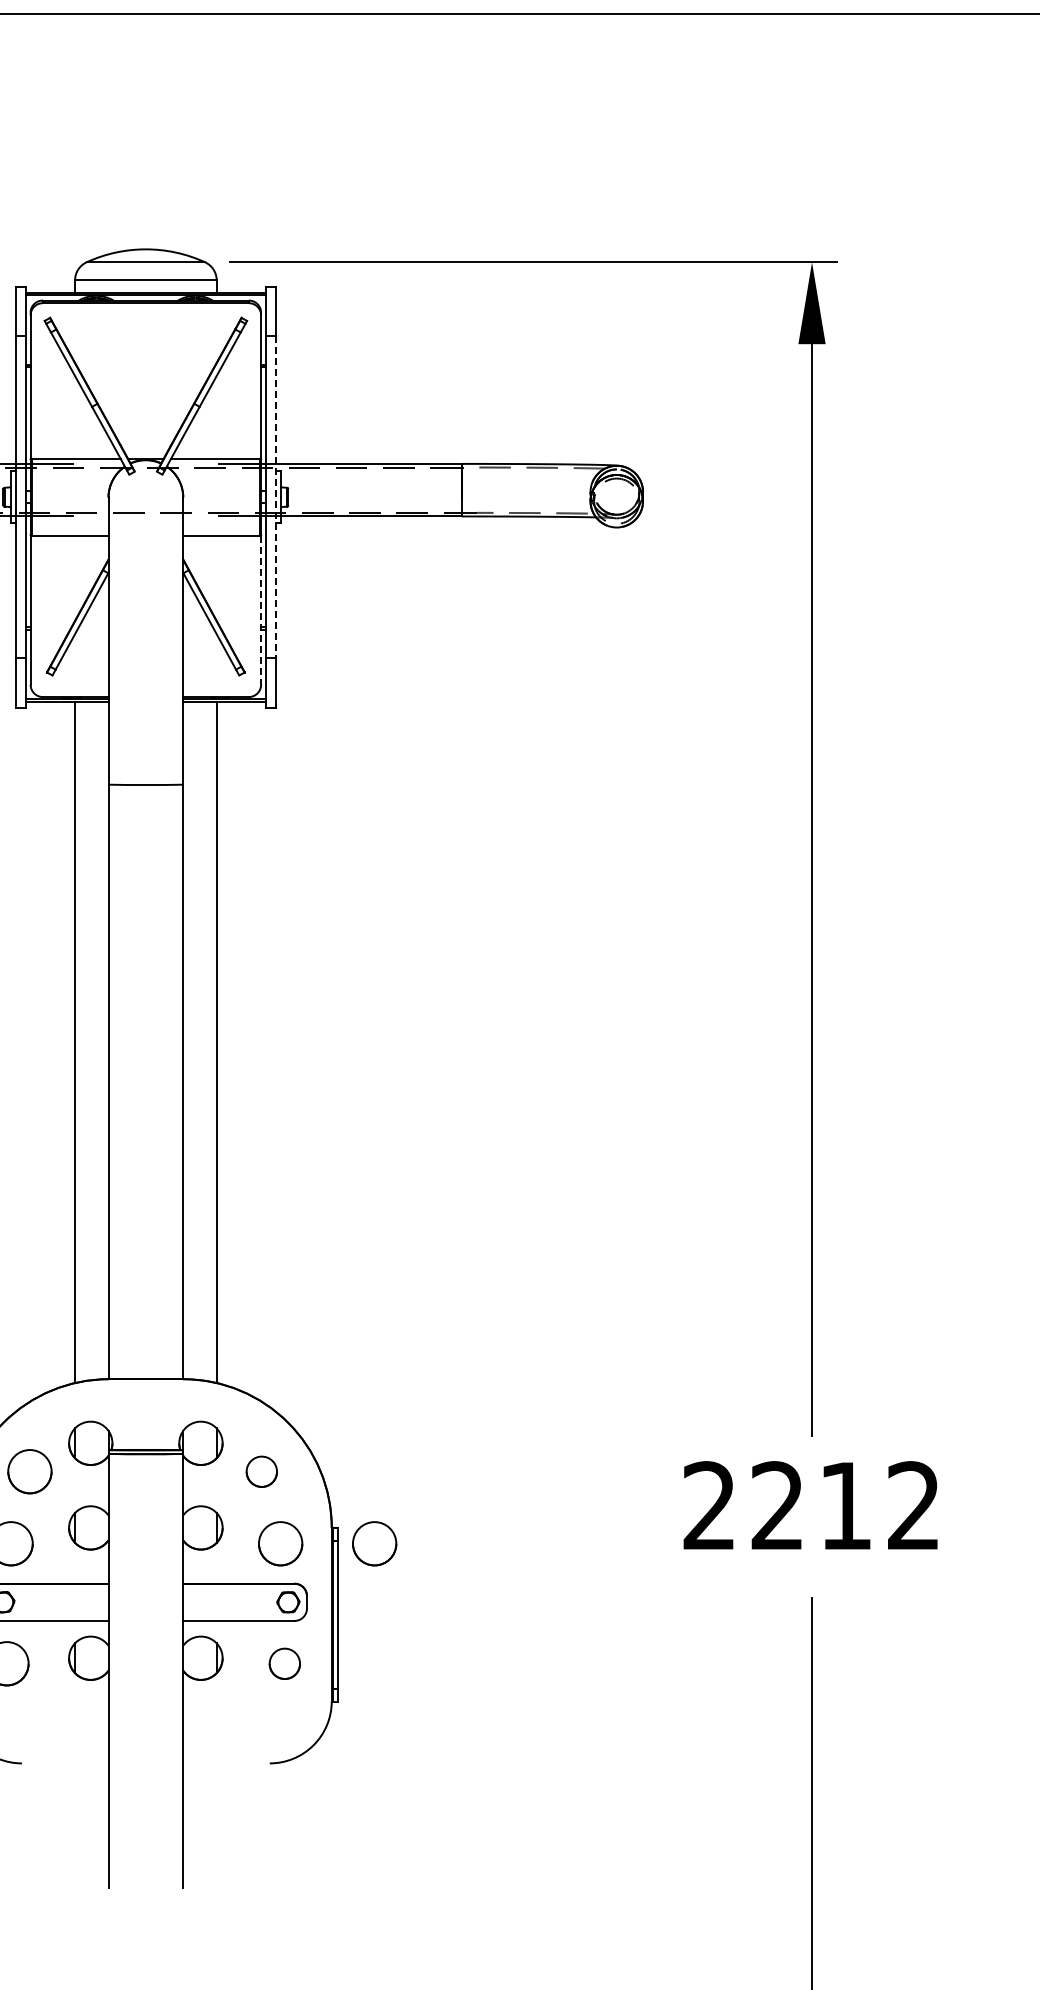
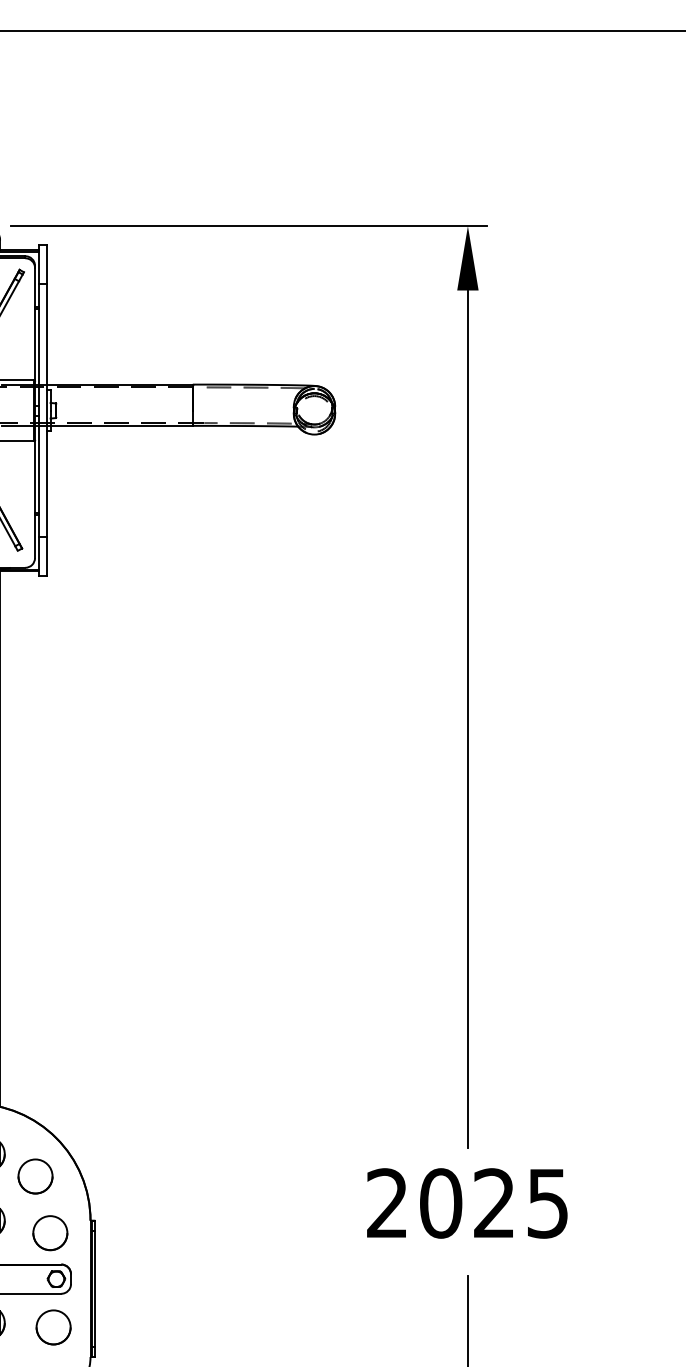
line: (276, 497) -> (47, 410), dashed -> solid
line: (261, 610) -> (35, 499), dashed -> solid
circle: (261, 1471) -> (35, 1176), size x1.43
text: (844, 1505) -> (493, 1203), 2212 -> 2025
circle: (374, 1543) -> (124, 1232), removed
circle: (284, 1663) -> (53, 1327), size x1.43

